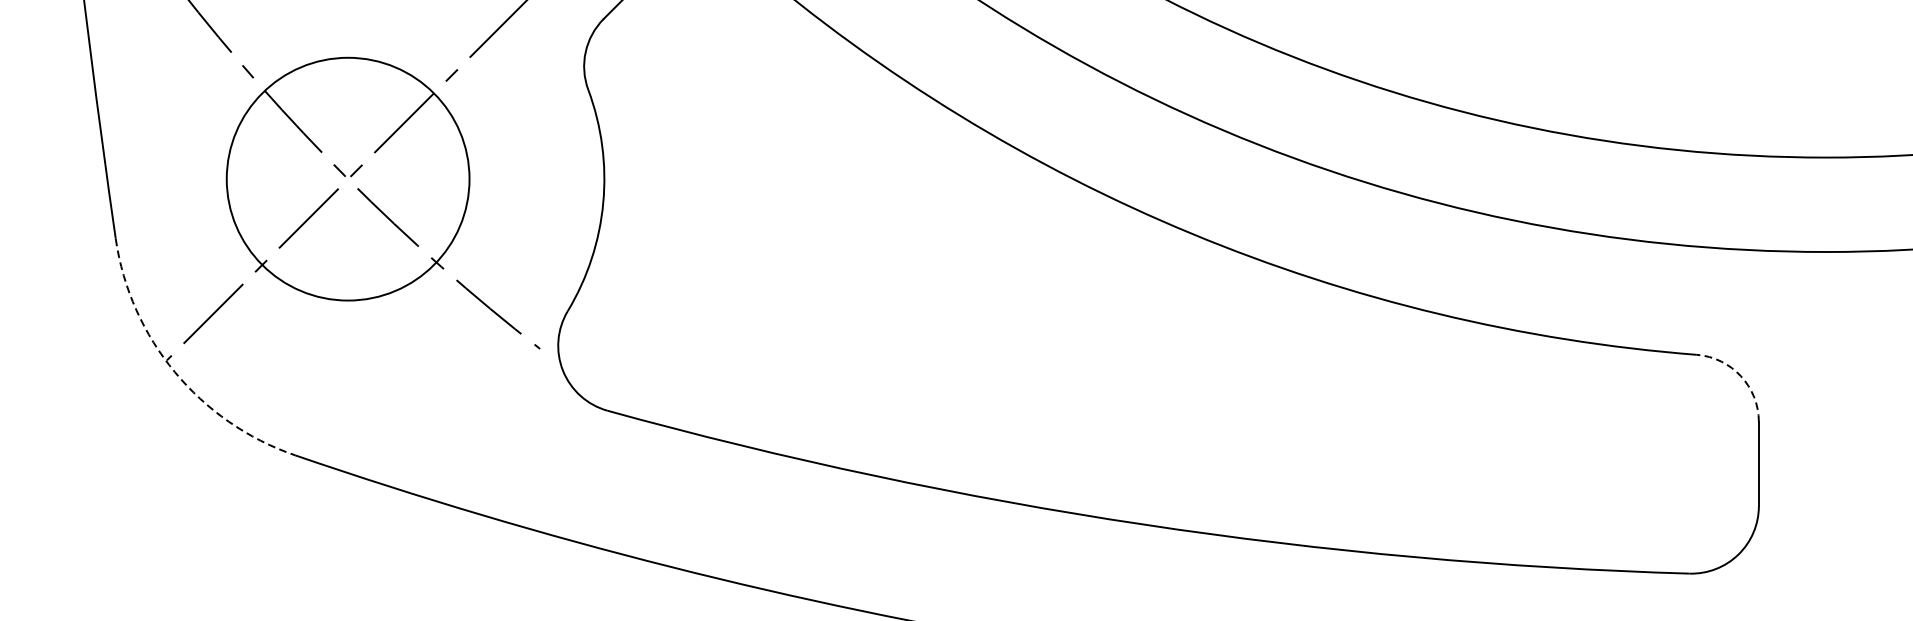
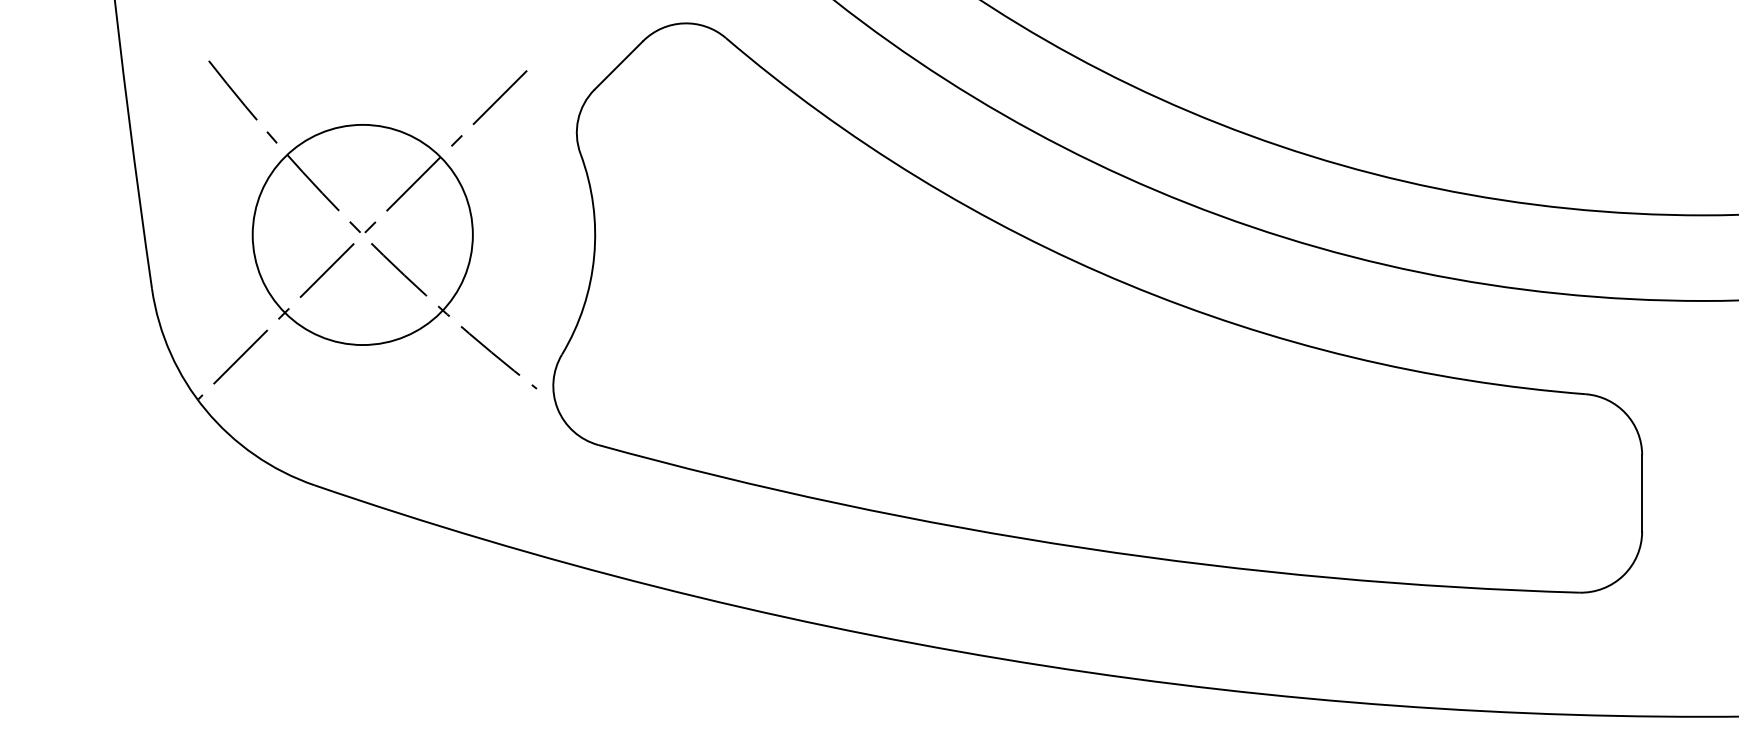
arc: (174, 372) -> (205, 410), dashed -> solid
arc: (1740, 376) -> (1625, 413), dashed -> solid

